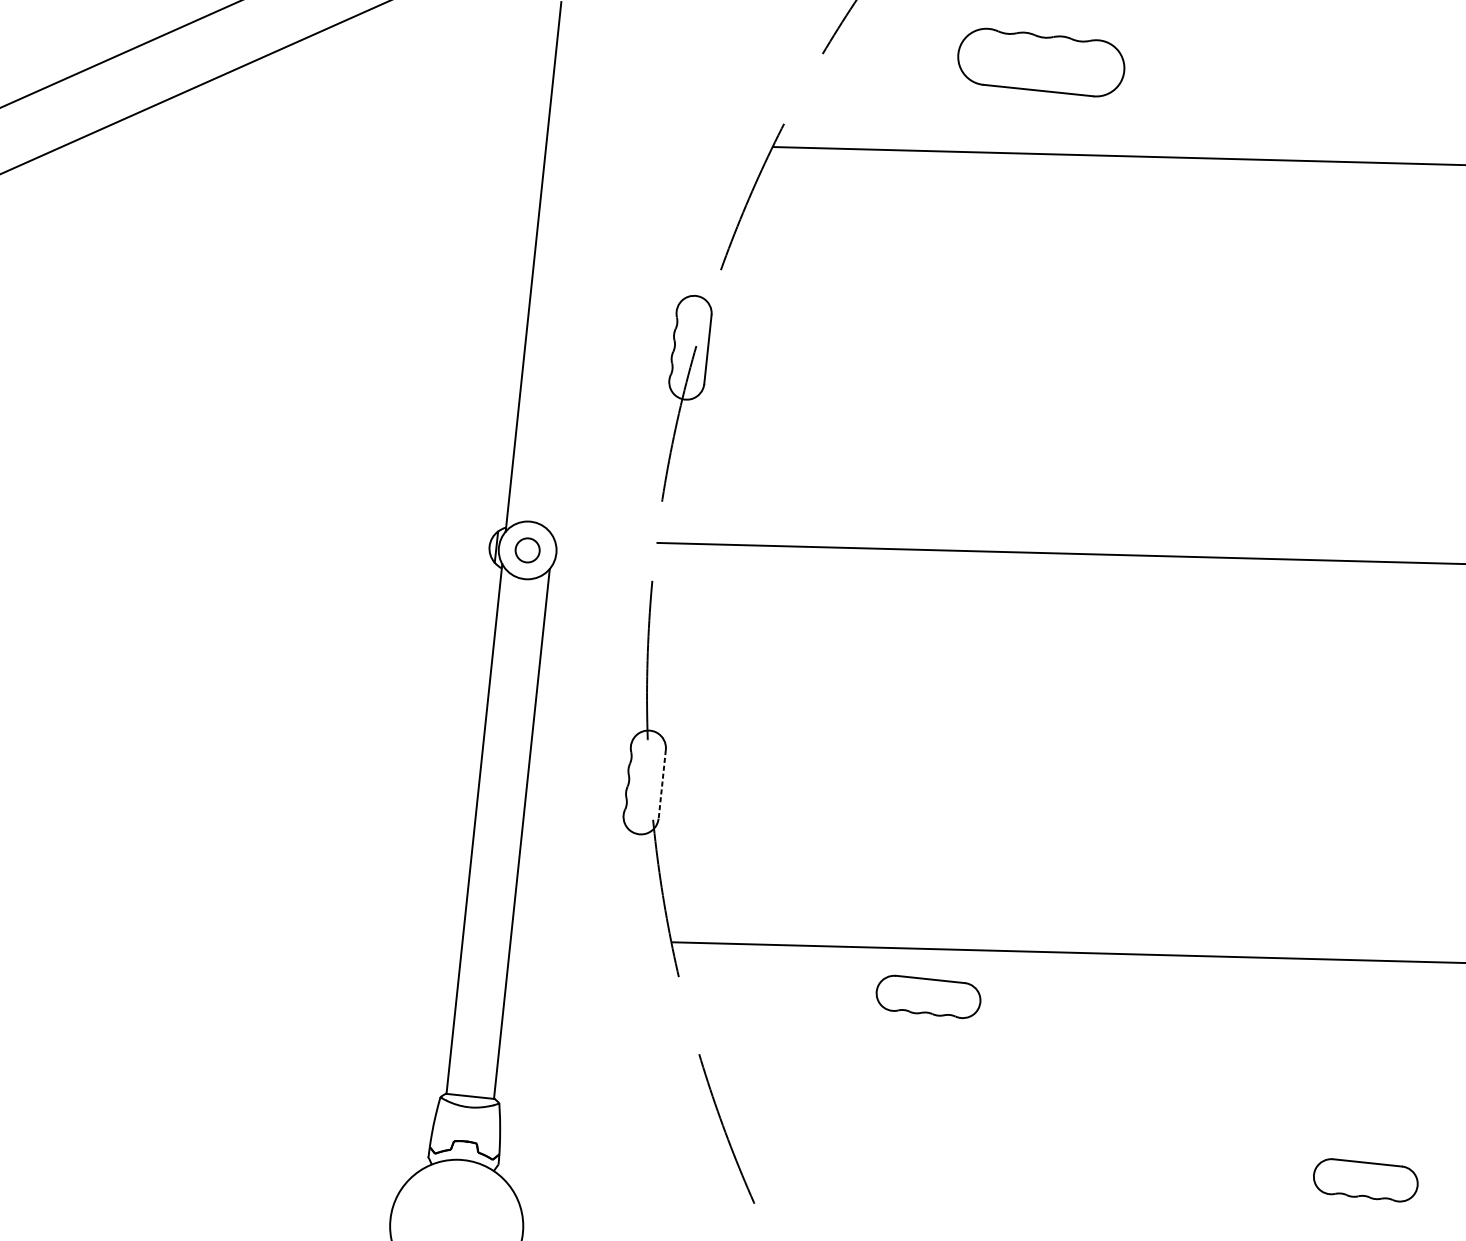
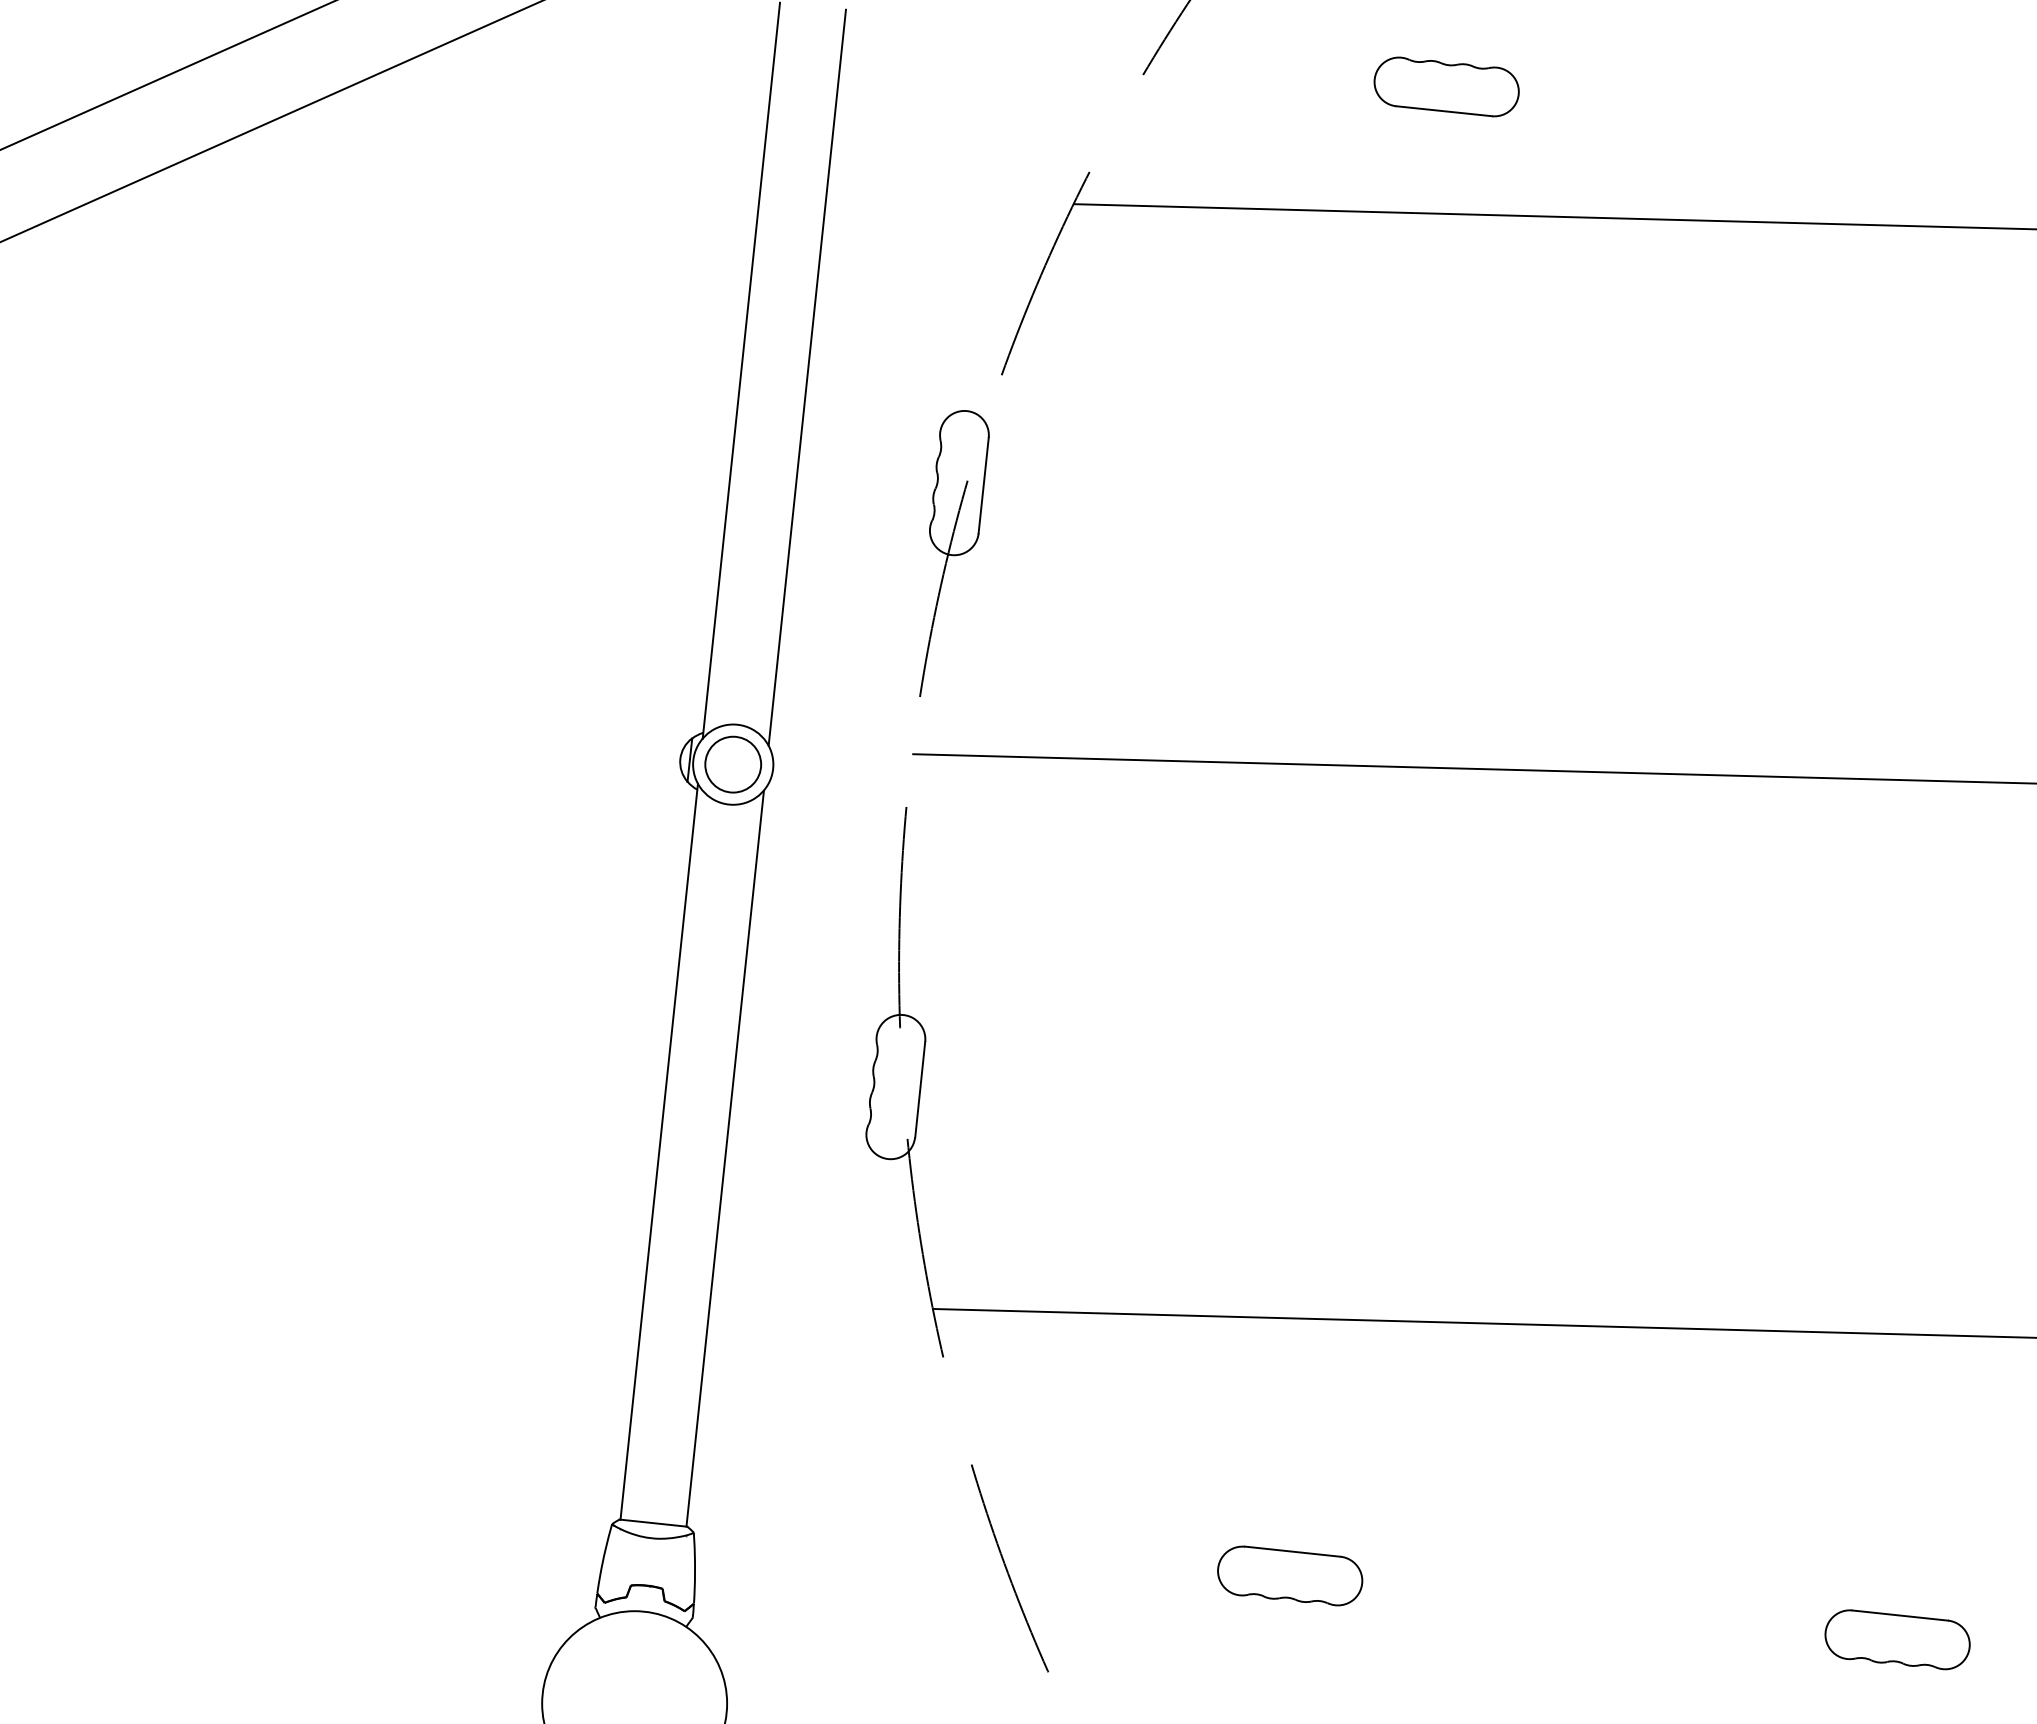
part: (1041, 62) -> (1446, 86), size x0.62
line: (580, 271) -> (806, 377), added
circle: (527, 550) -> (733, 764), size x1.67
line: (662, 784) -> (920, 1089), dashed -> solid
part: (928, 996) -> (1290, 1575), moved

